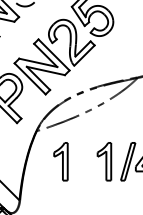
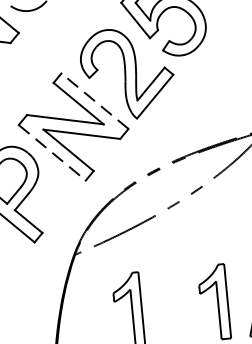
line: (54, 54) -> (95, 100), solid -> dashed
line: (30, 78) -> (52, 151), solid -> dashed

